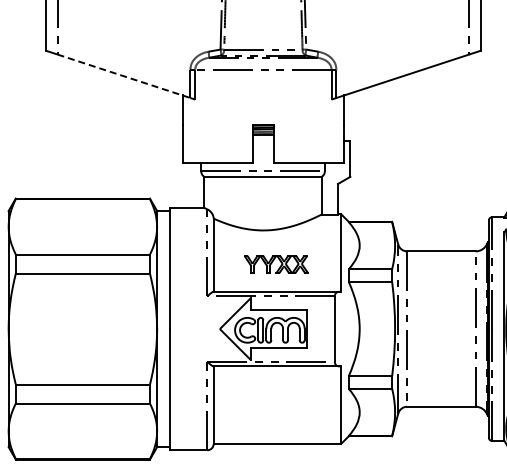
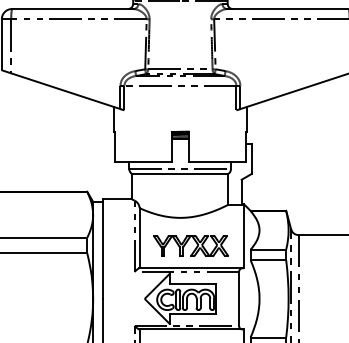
line: (123, 76) -> (65, 91), dashed -> solid
part: (276, 264) -> (191, 245), size x1.43

